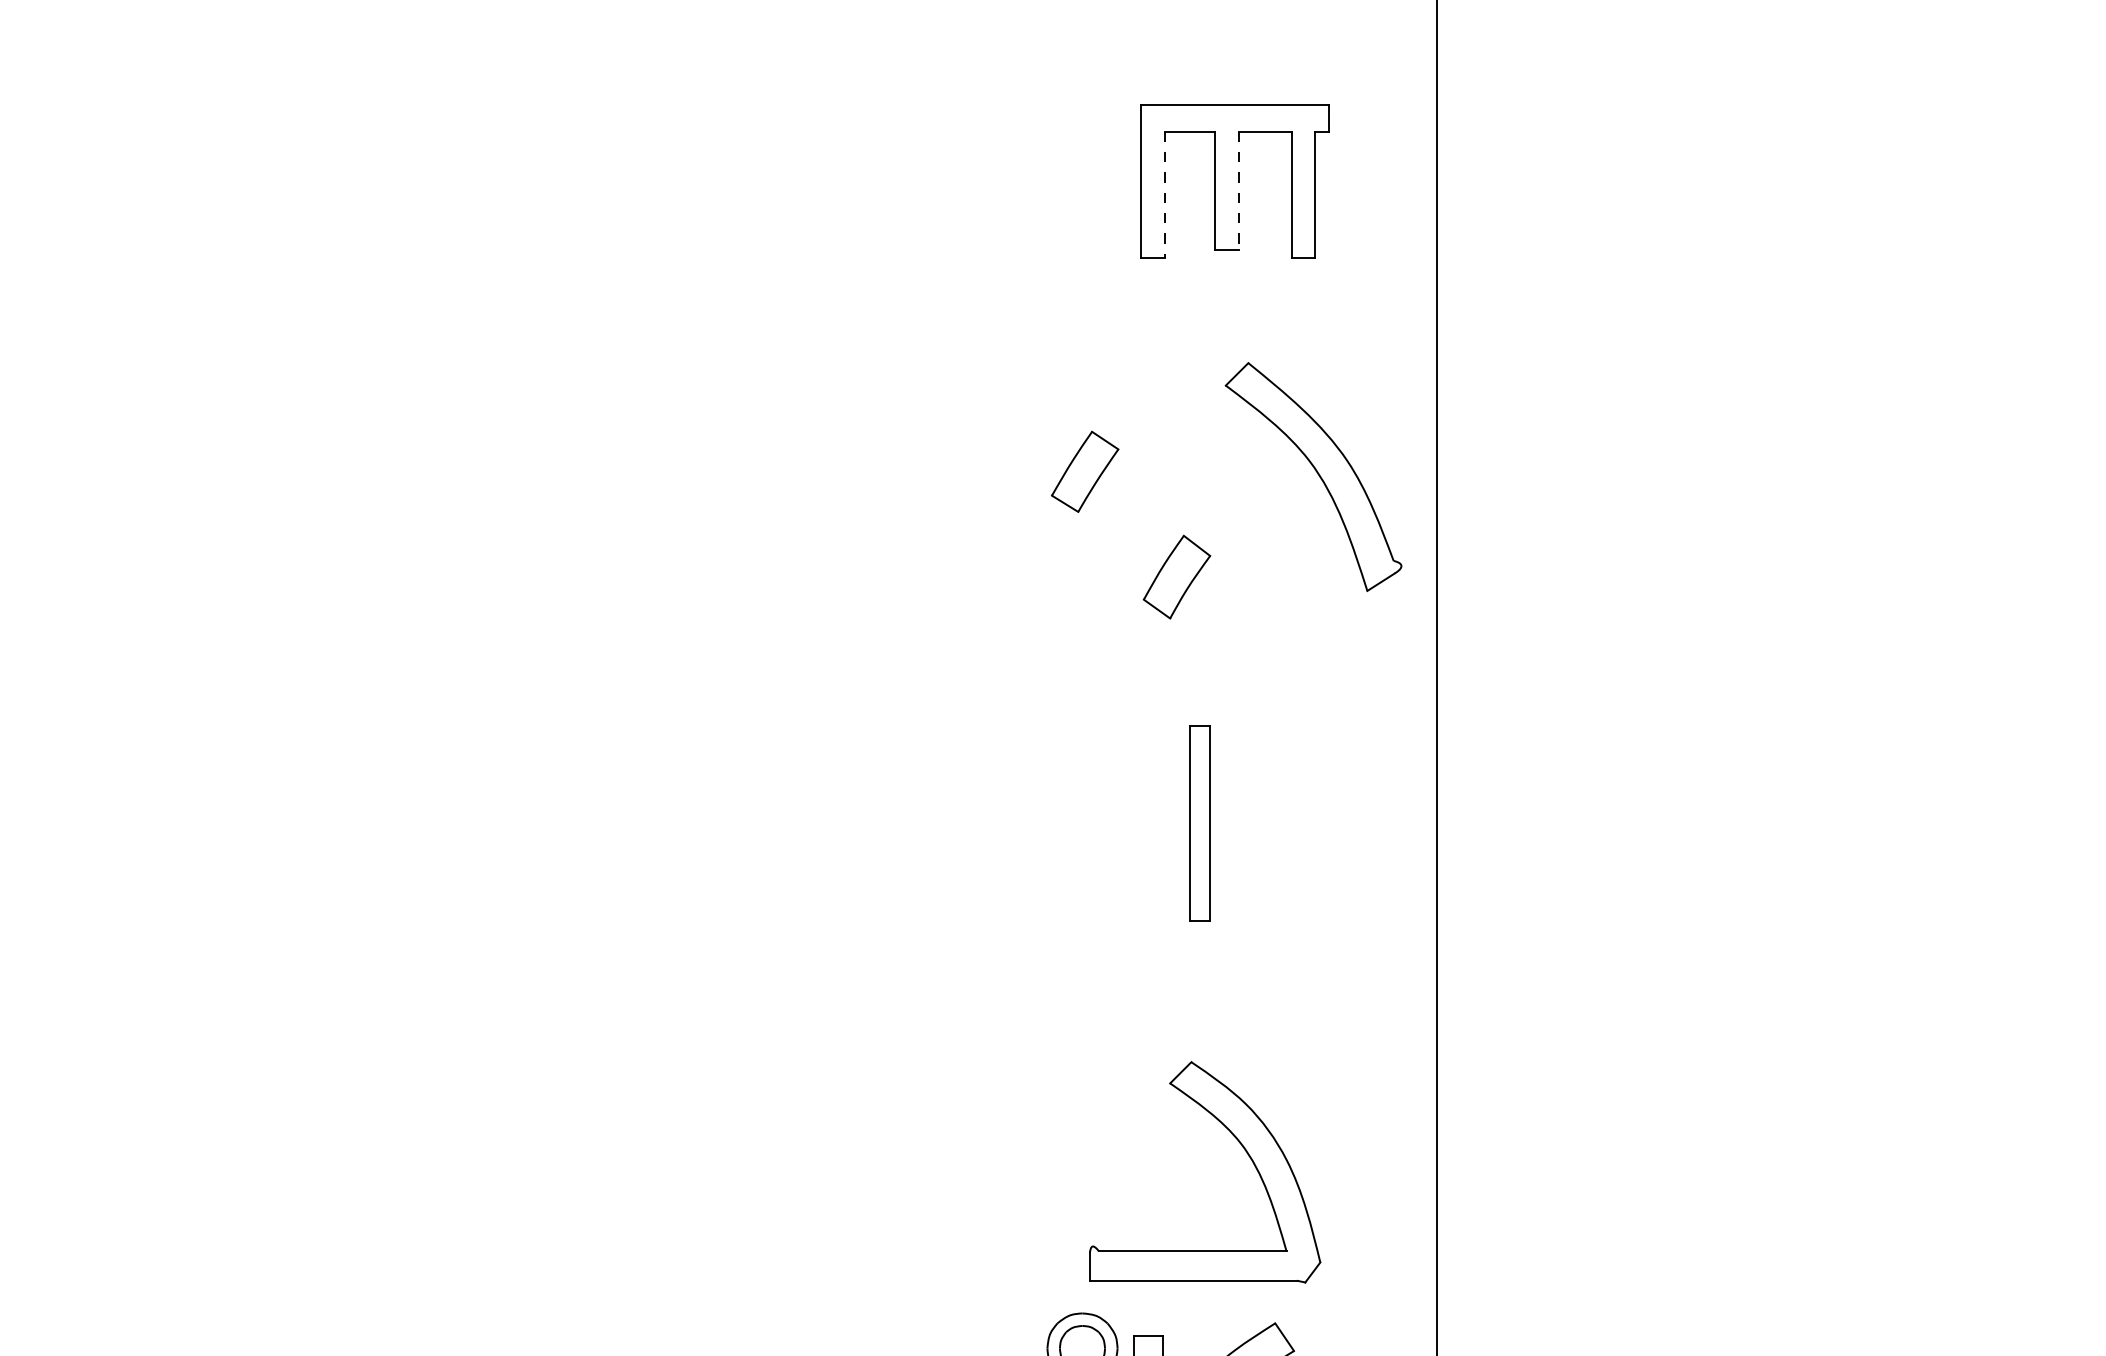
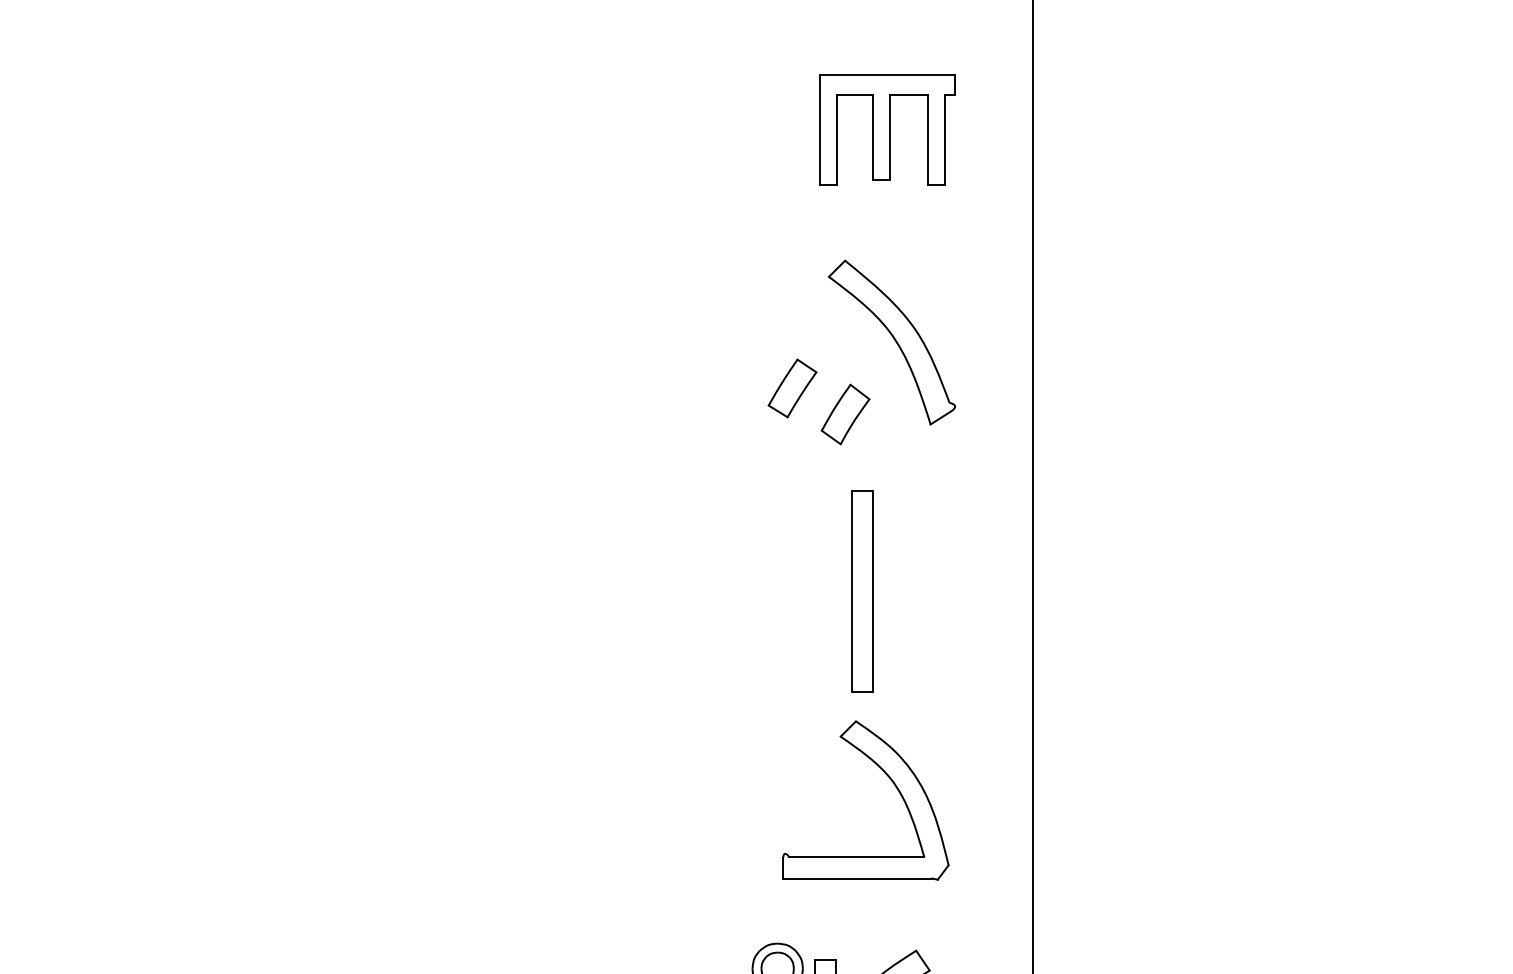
line: (1238, 191) -> (889, 137), dashed -> solid
line: (1165, 195) -> (837, 140), dashed -> solid
part: (1085, 471) -> (792, 388), moved
part: (1313, 476) -> (891, 342), moved
part: (1199, 823) -> (861, 591), size x1.43
part: (1238, 1142) -> (889, 779), moved

